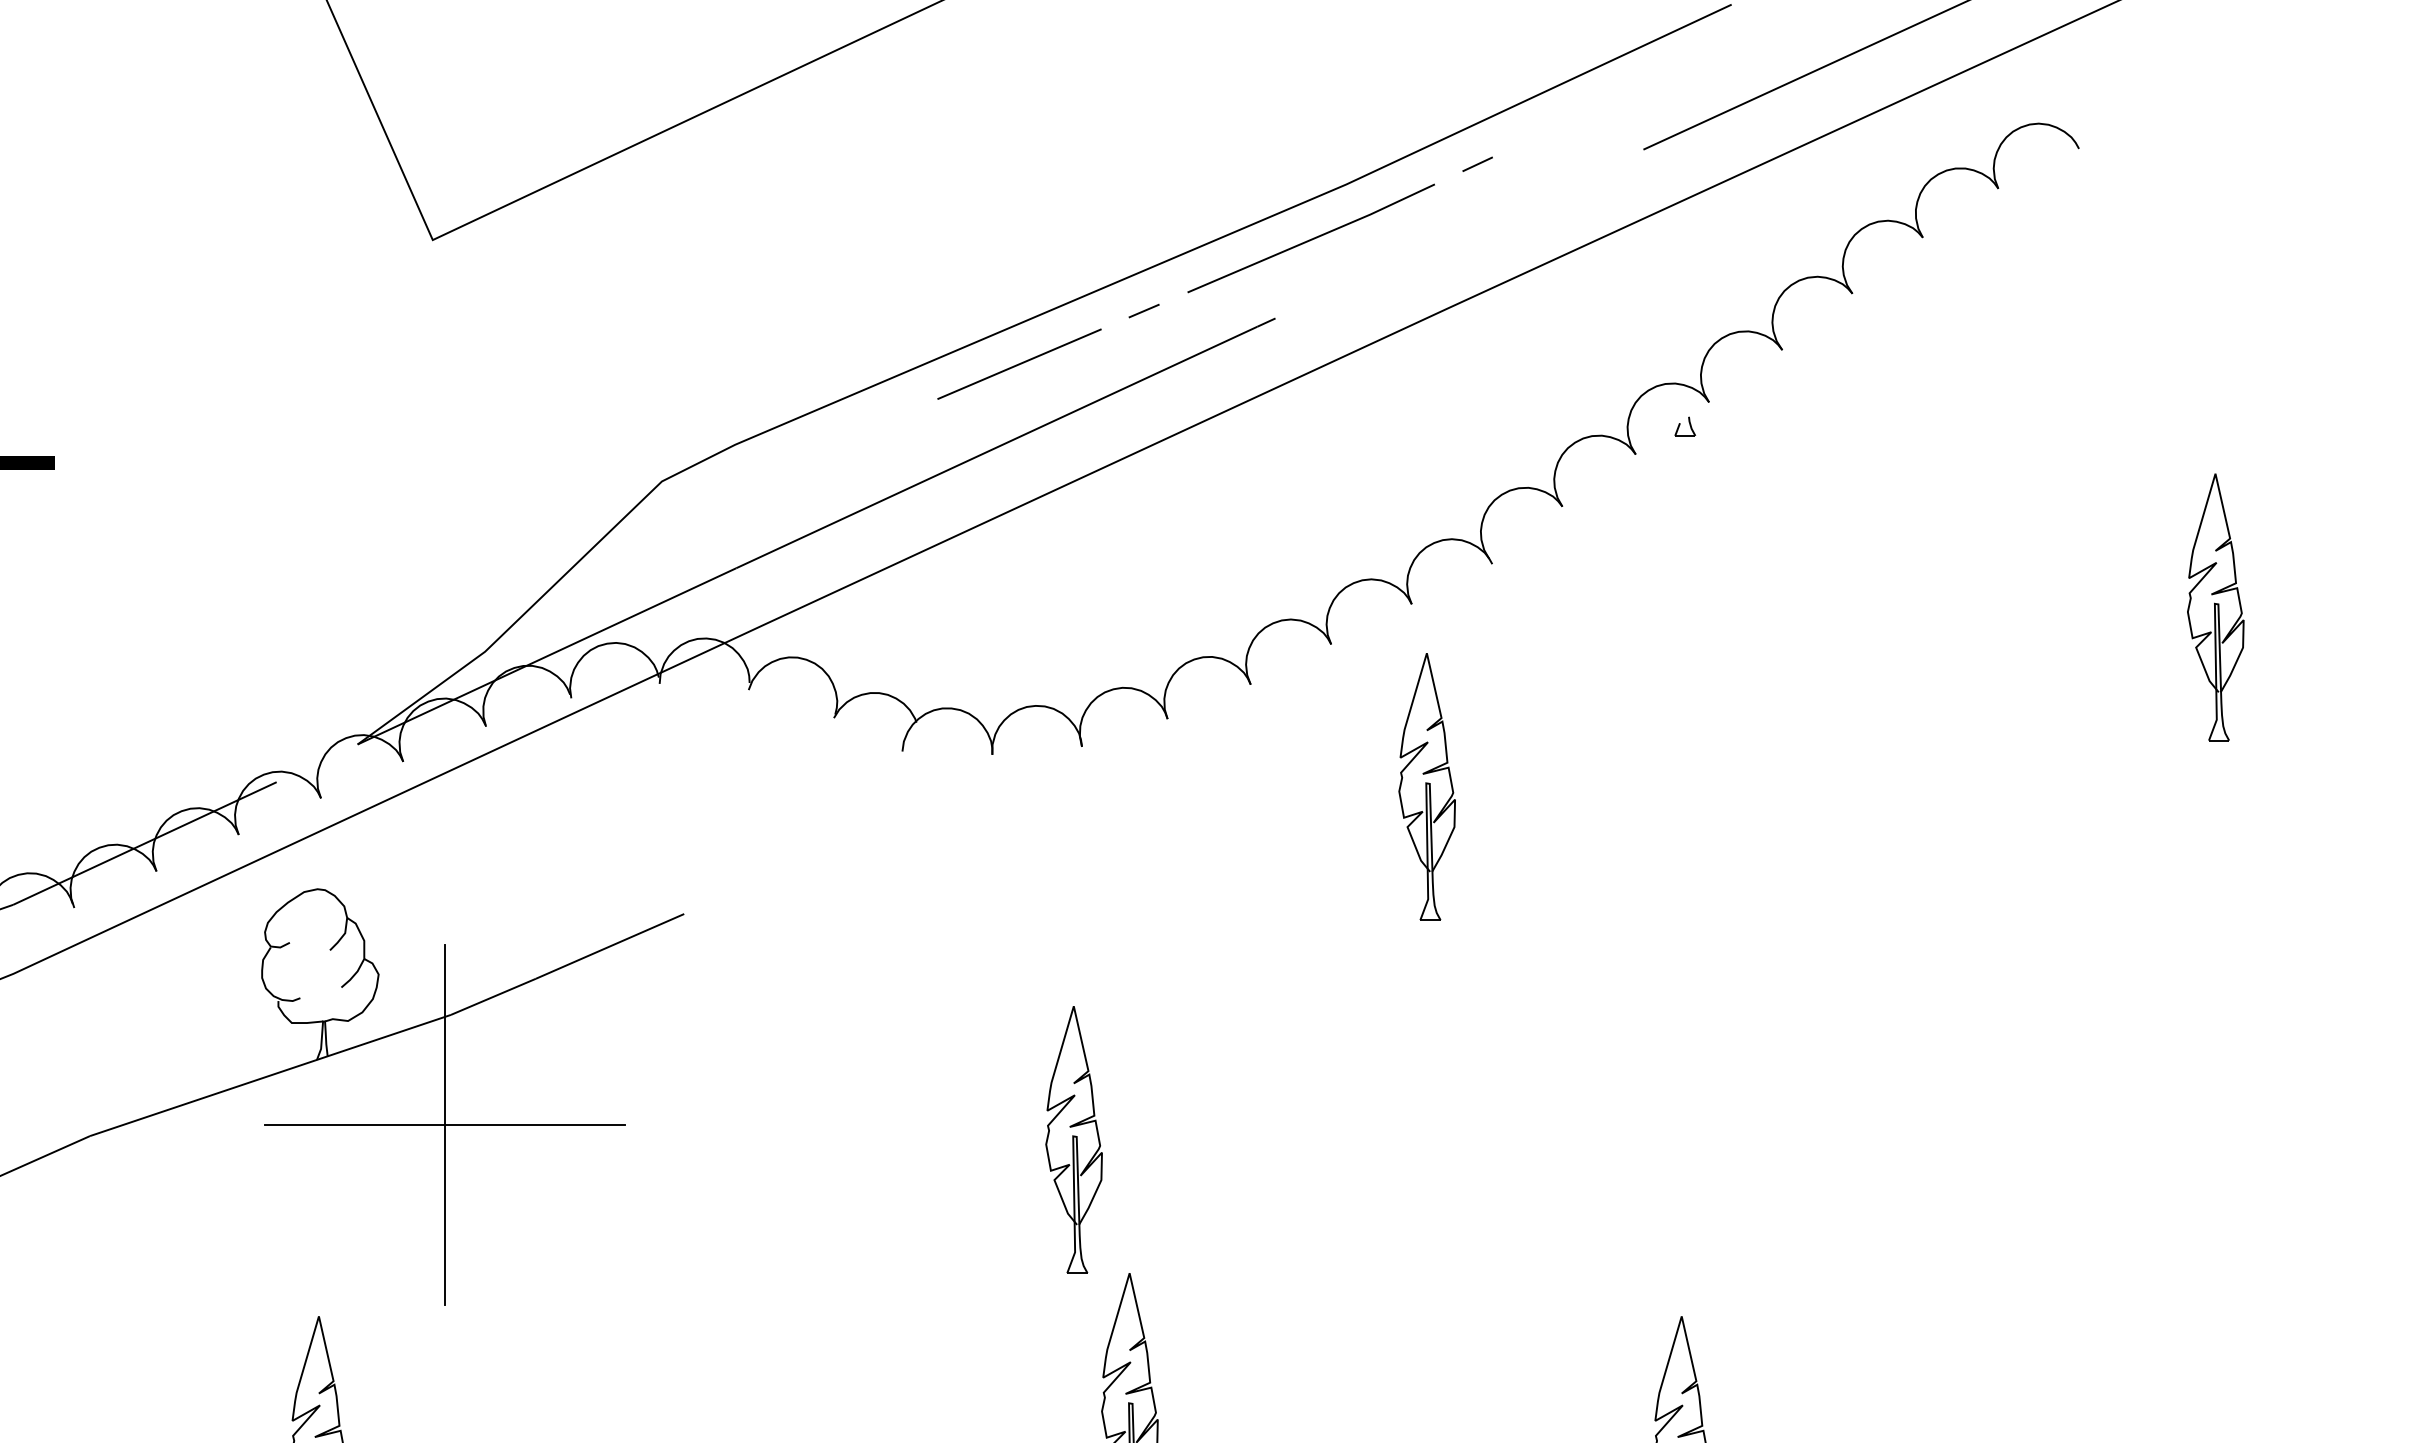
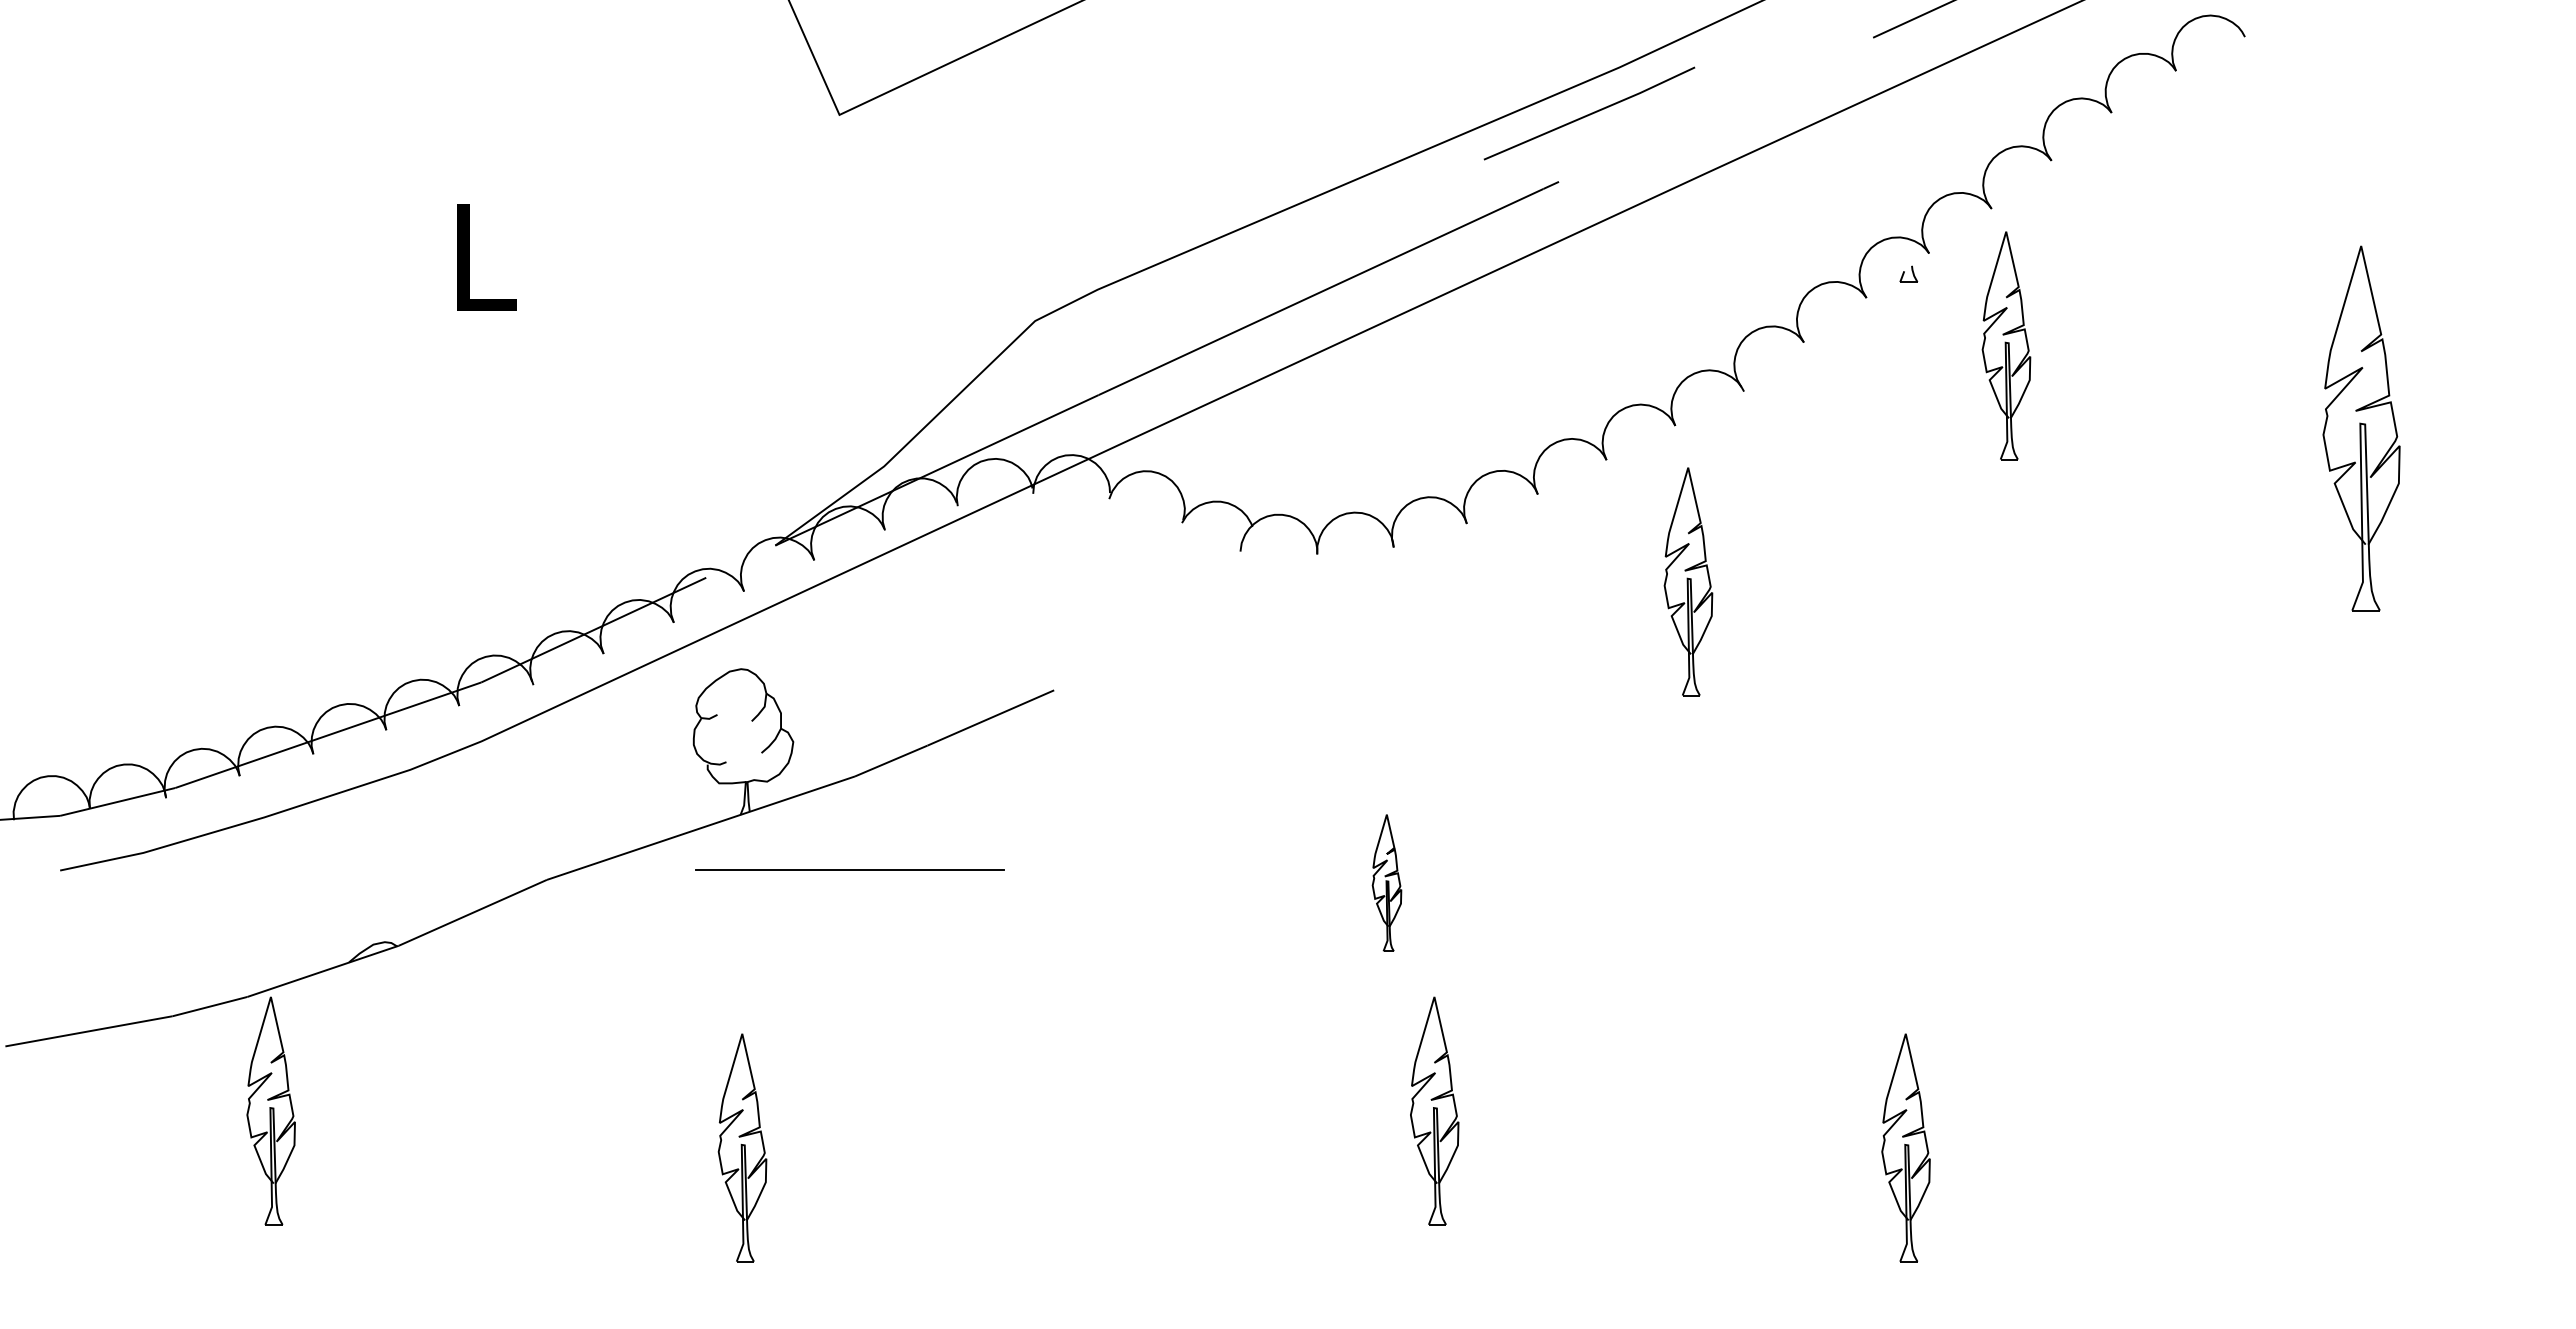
line: (1477, 164) -> (1731, 50), removed
line: (1143, 311) -> (1446, 175), removed
line: (1019, 363) -> (1340, 220), removed
part: (1799, 510) -> (2006, 345), added
part: (2215, 607) -> (2361, 428), size x1.6
line: (444, 1123) -> (849, 869), removed
part: (1073, 1139) -> (1386, 882), size x0.6

